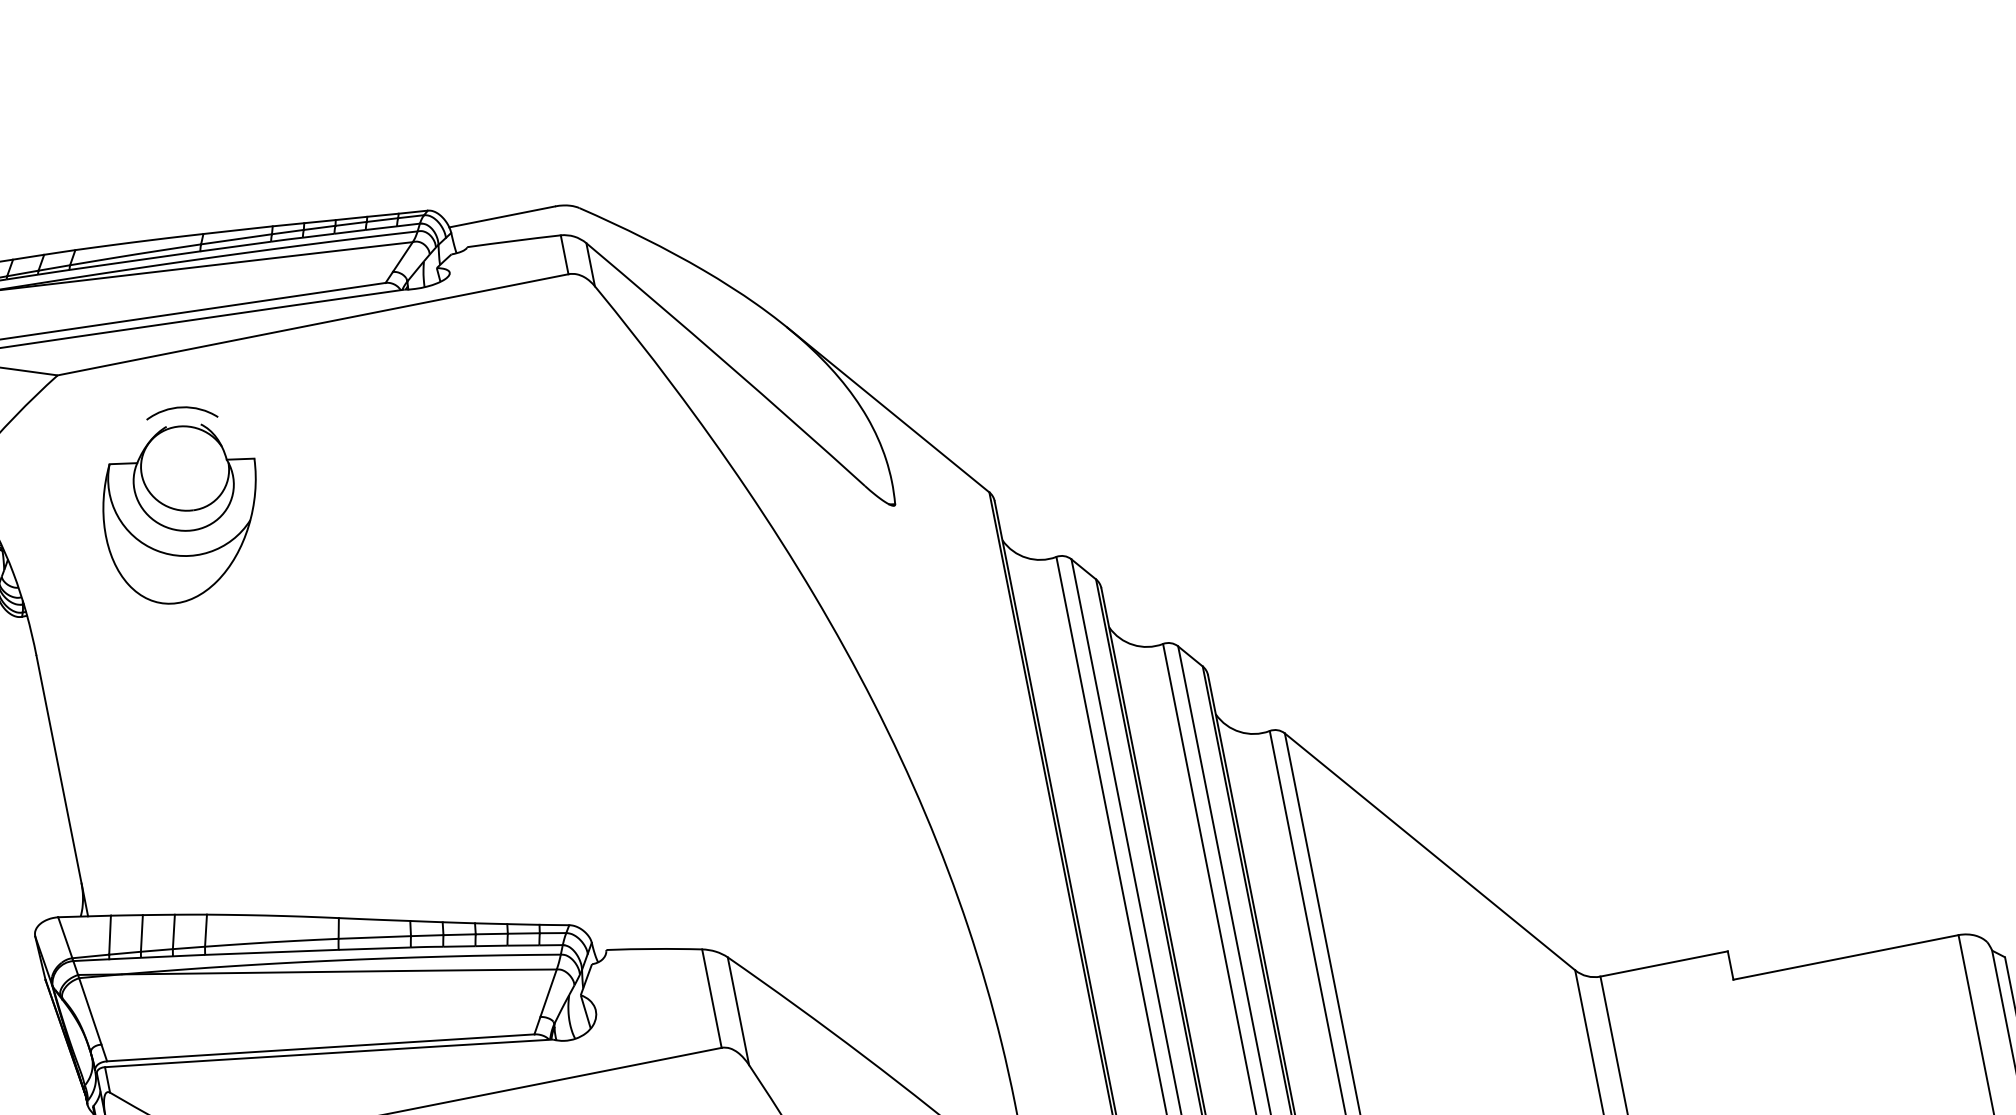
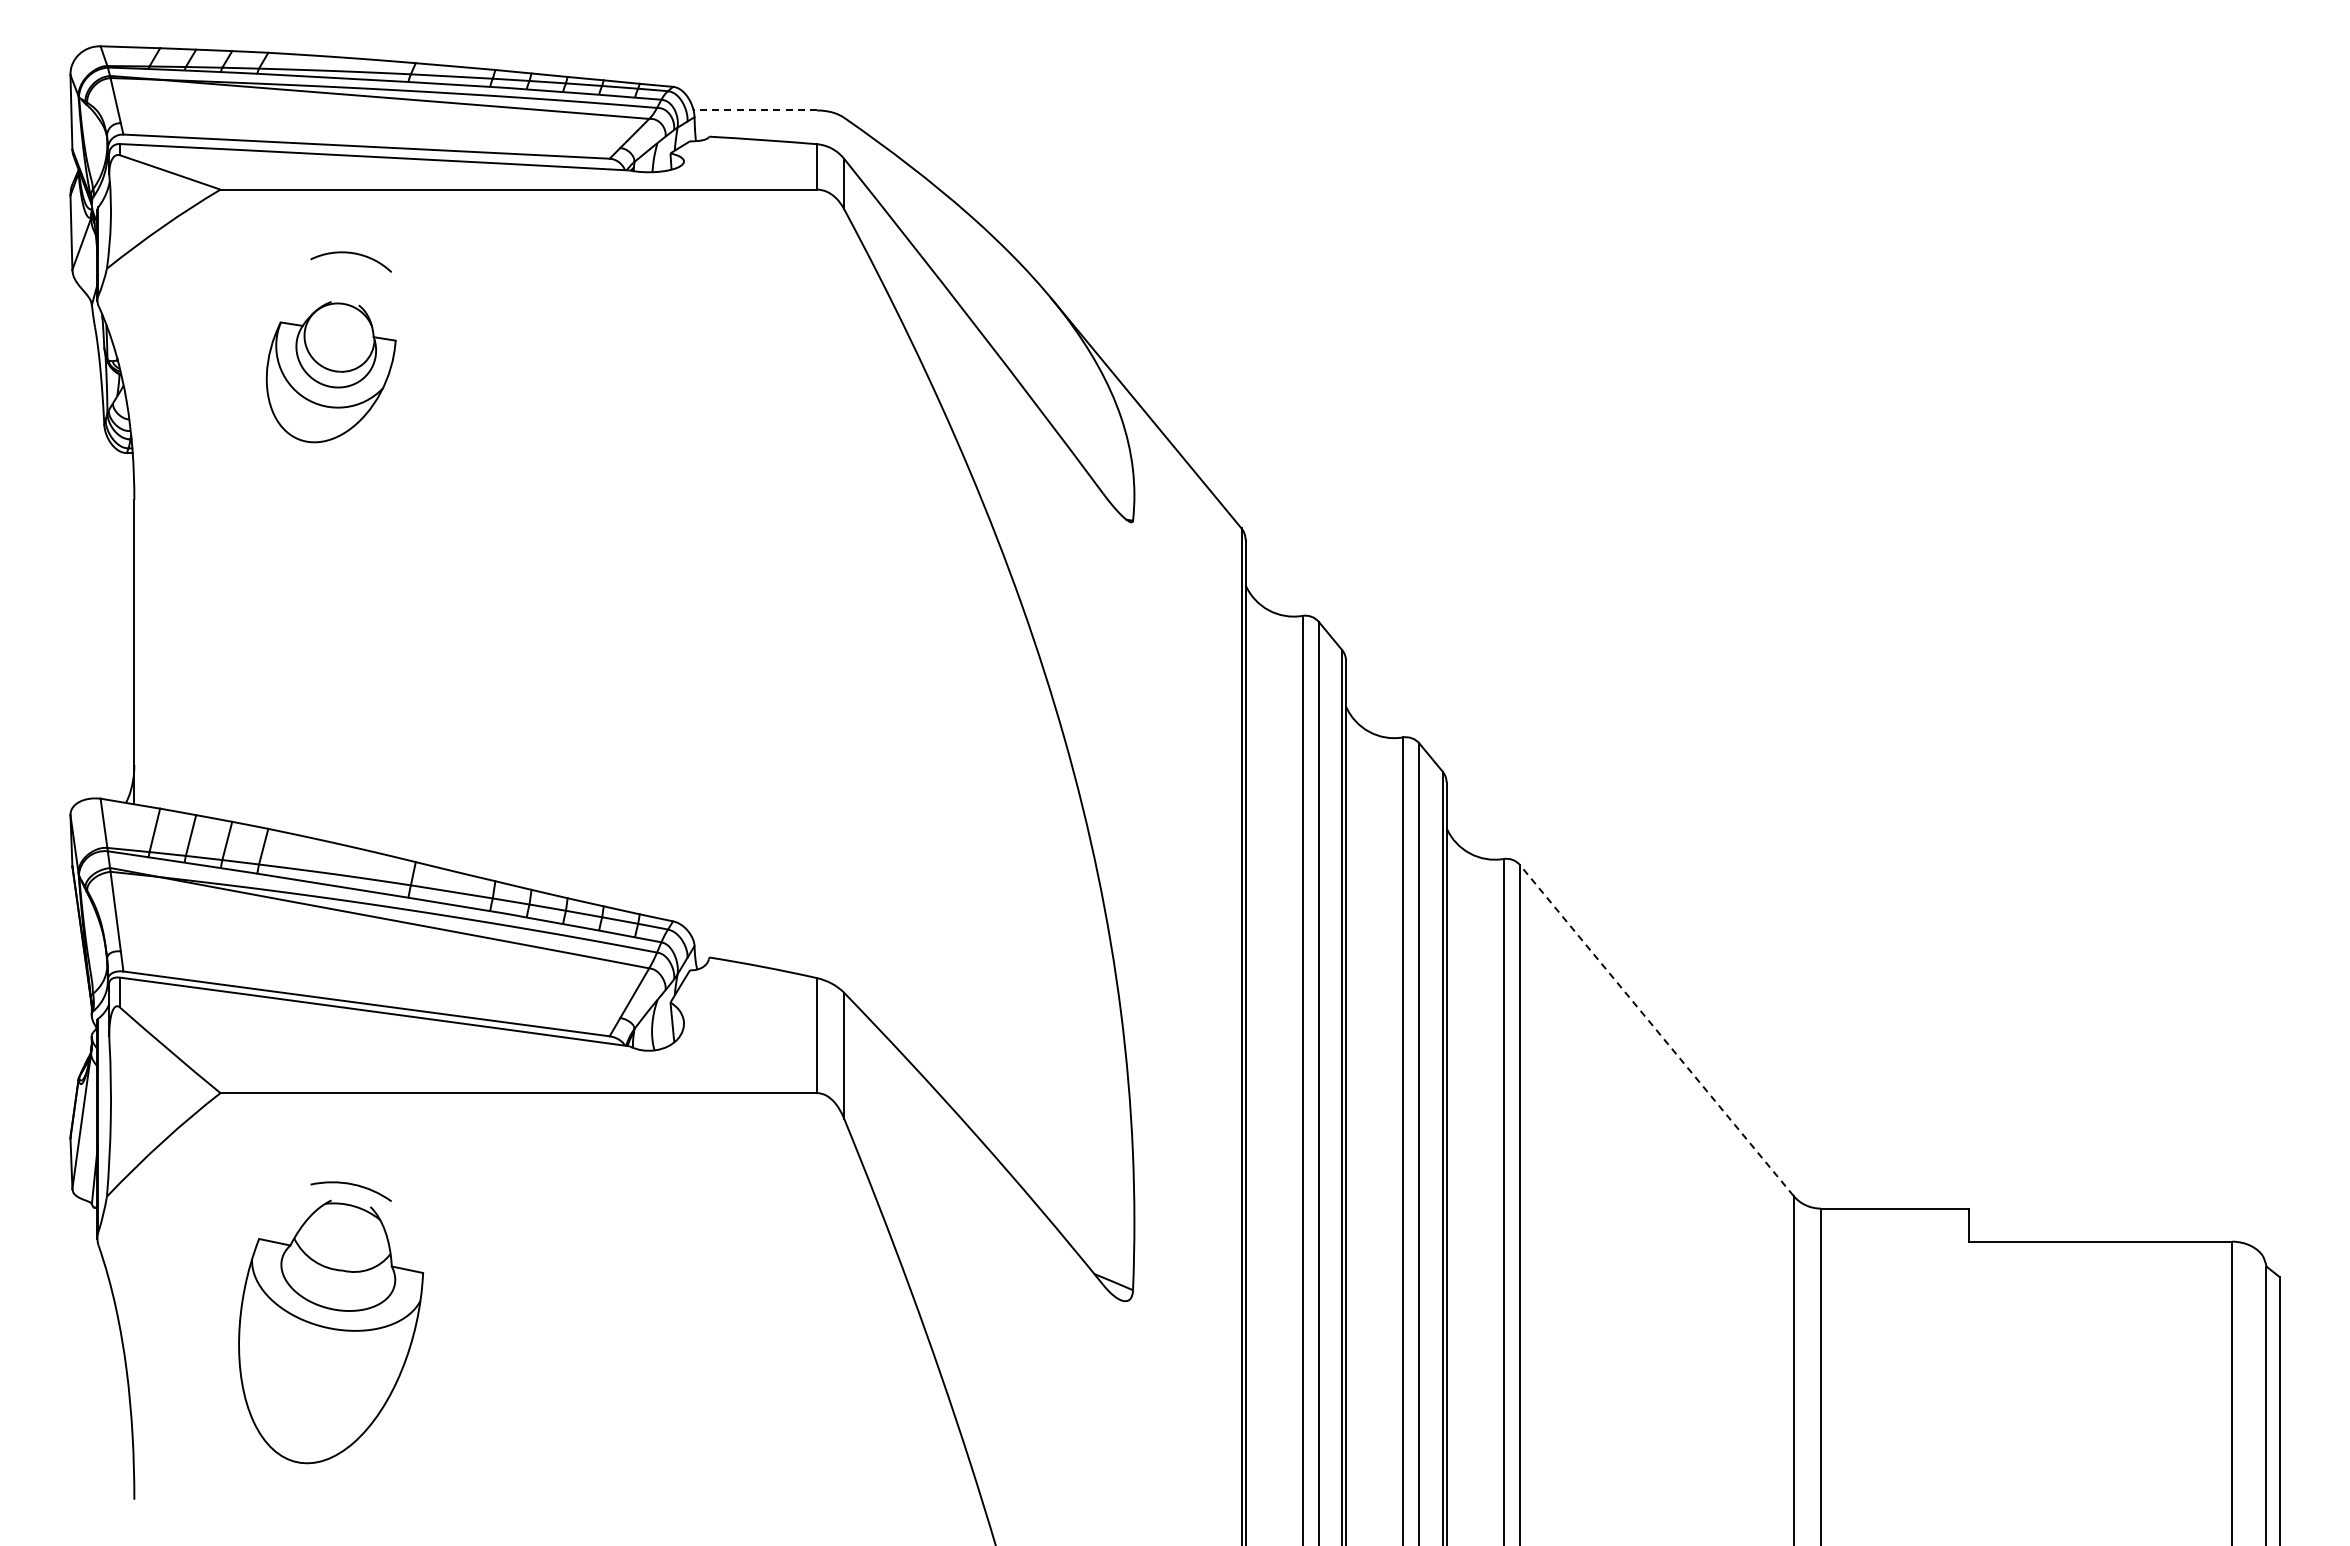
line: (502, 216) -> (755, 110), solid -> dashed
part: (183, 513) -> (331, 372), size x0.7
line: (1429, 851) -> (1656, 1030), solid -> dashed

